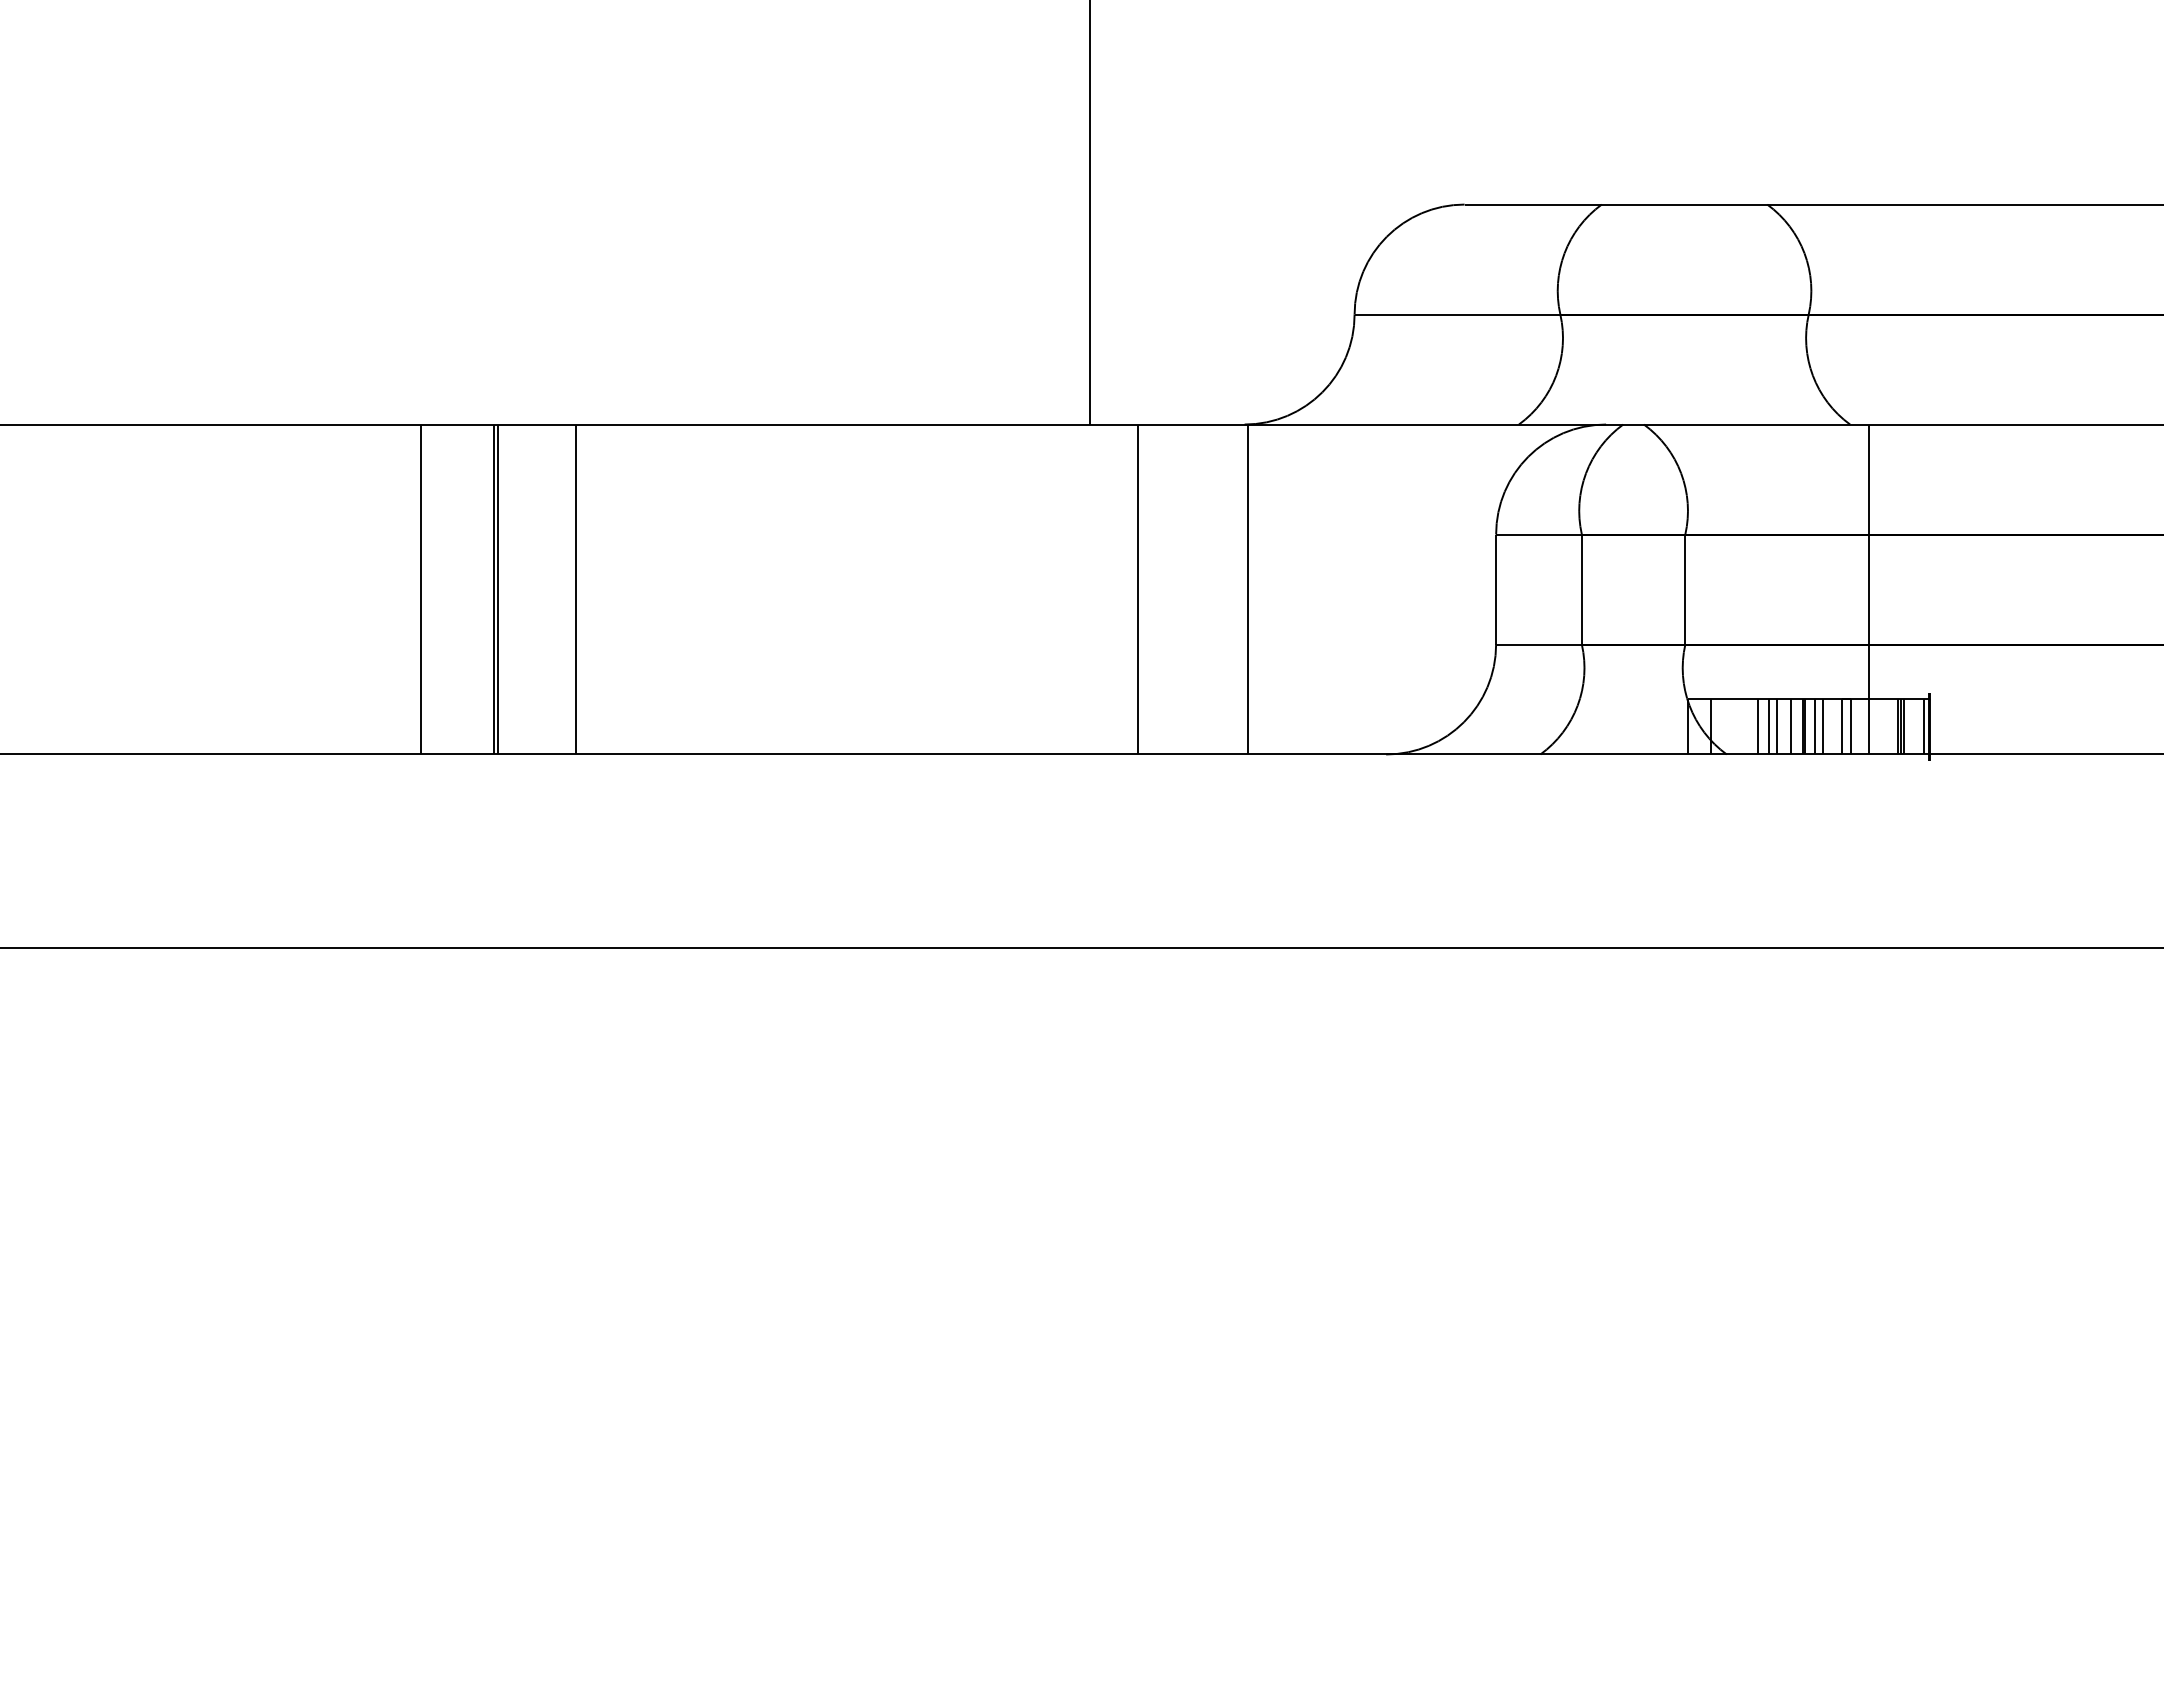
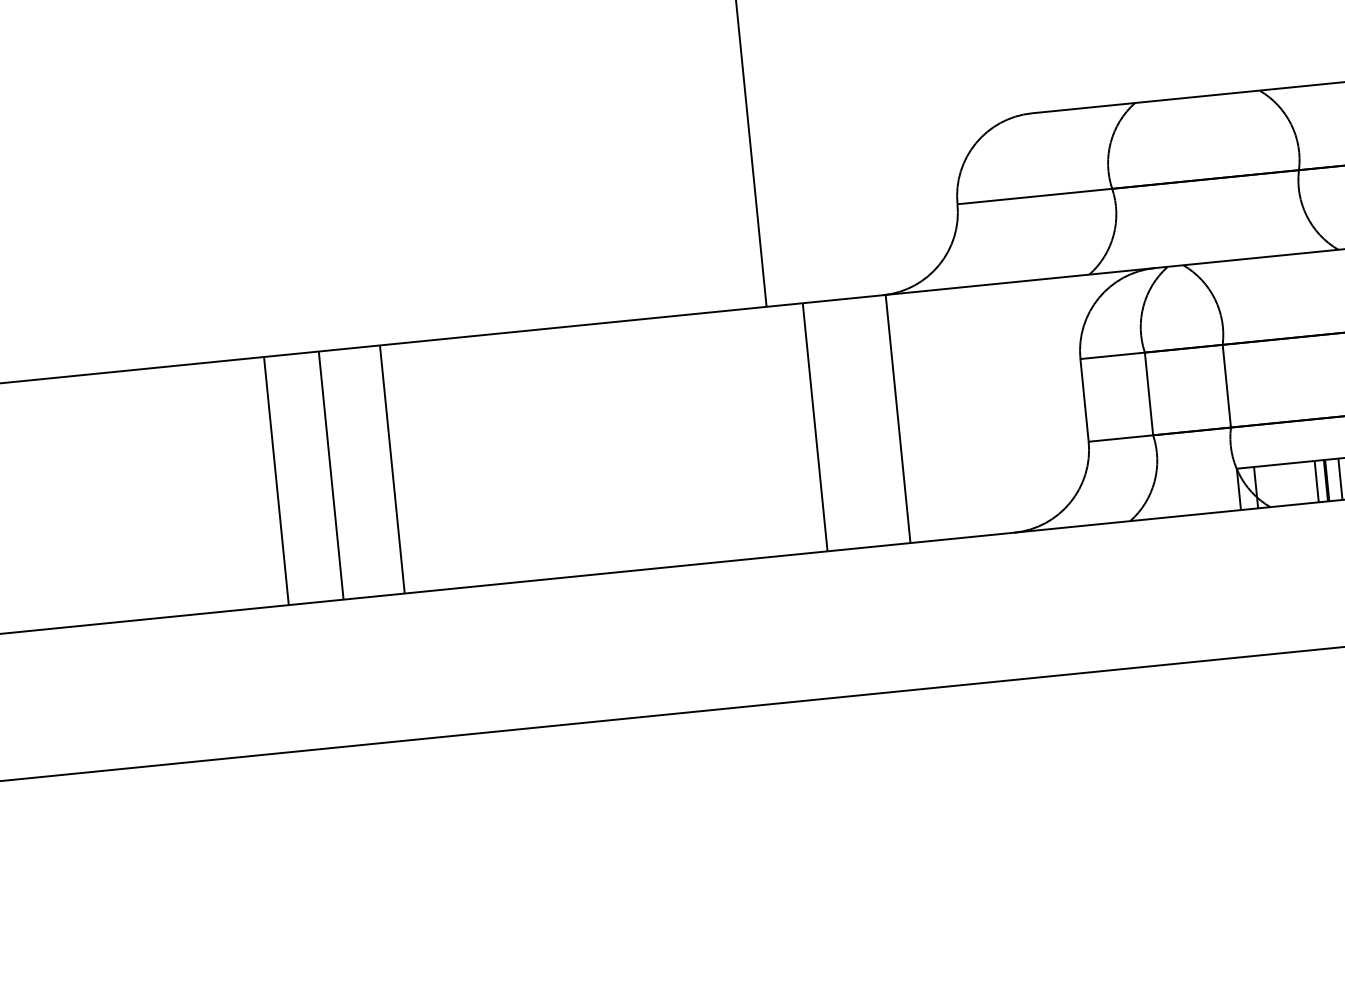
line: (498, 589) -> (334, 475), removed
line: (1758, 726) -> (1292, 483), removed
line: (1768, 726) -> (1299, 482), removed
line: (1776, 726) -> (1305, 482), removed
line: (1815, 726) -> (1334, 479), removed

